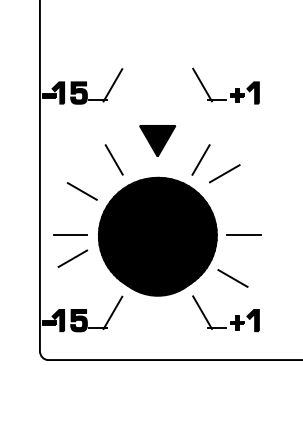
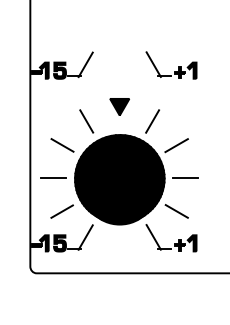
part: (157, 140) -> (119, 106), size x0.71
line: (224, 173) -> (176, 145), moved
line: (72, 258) -> (61, 211), moved

